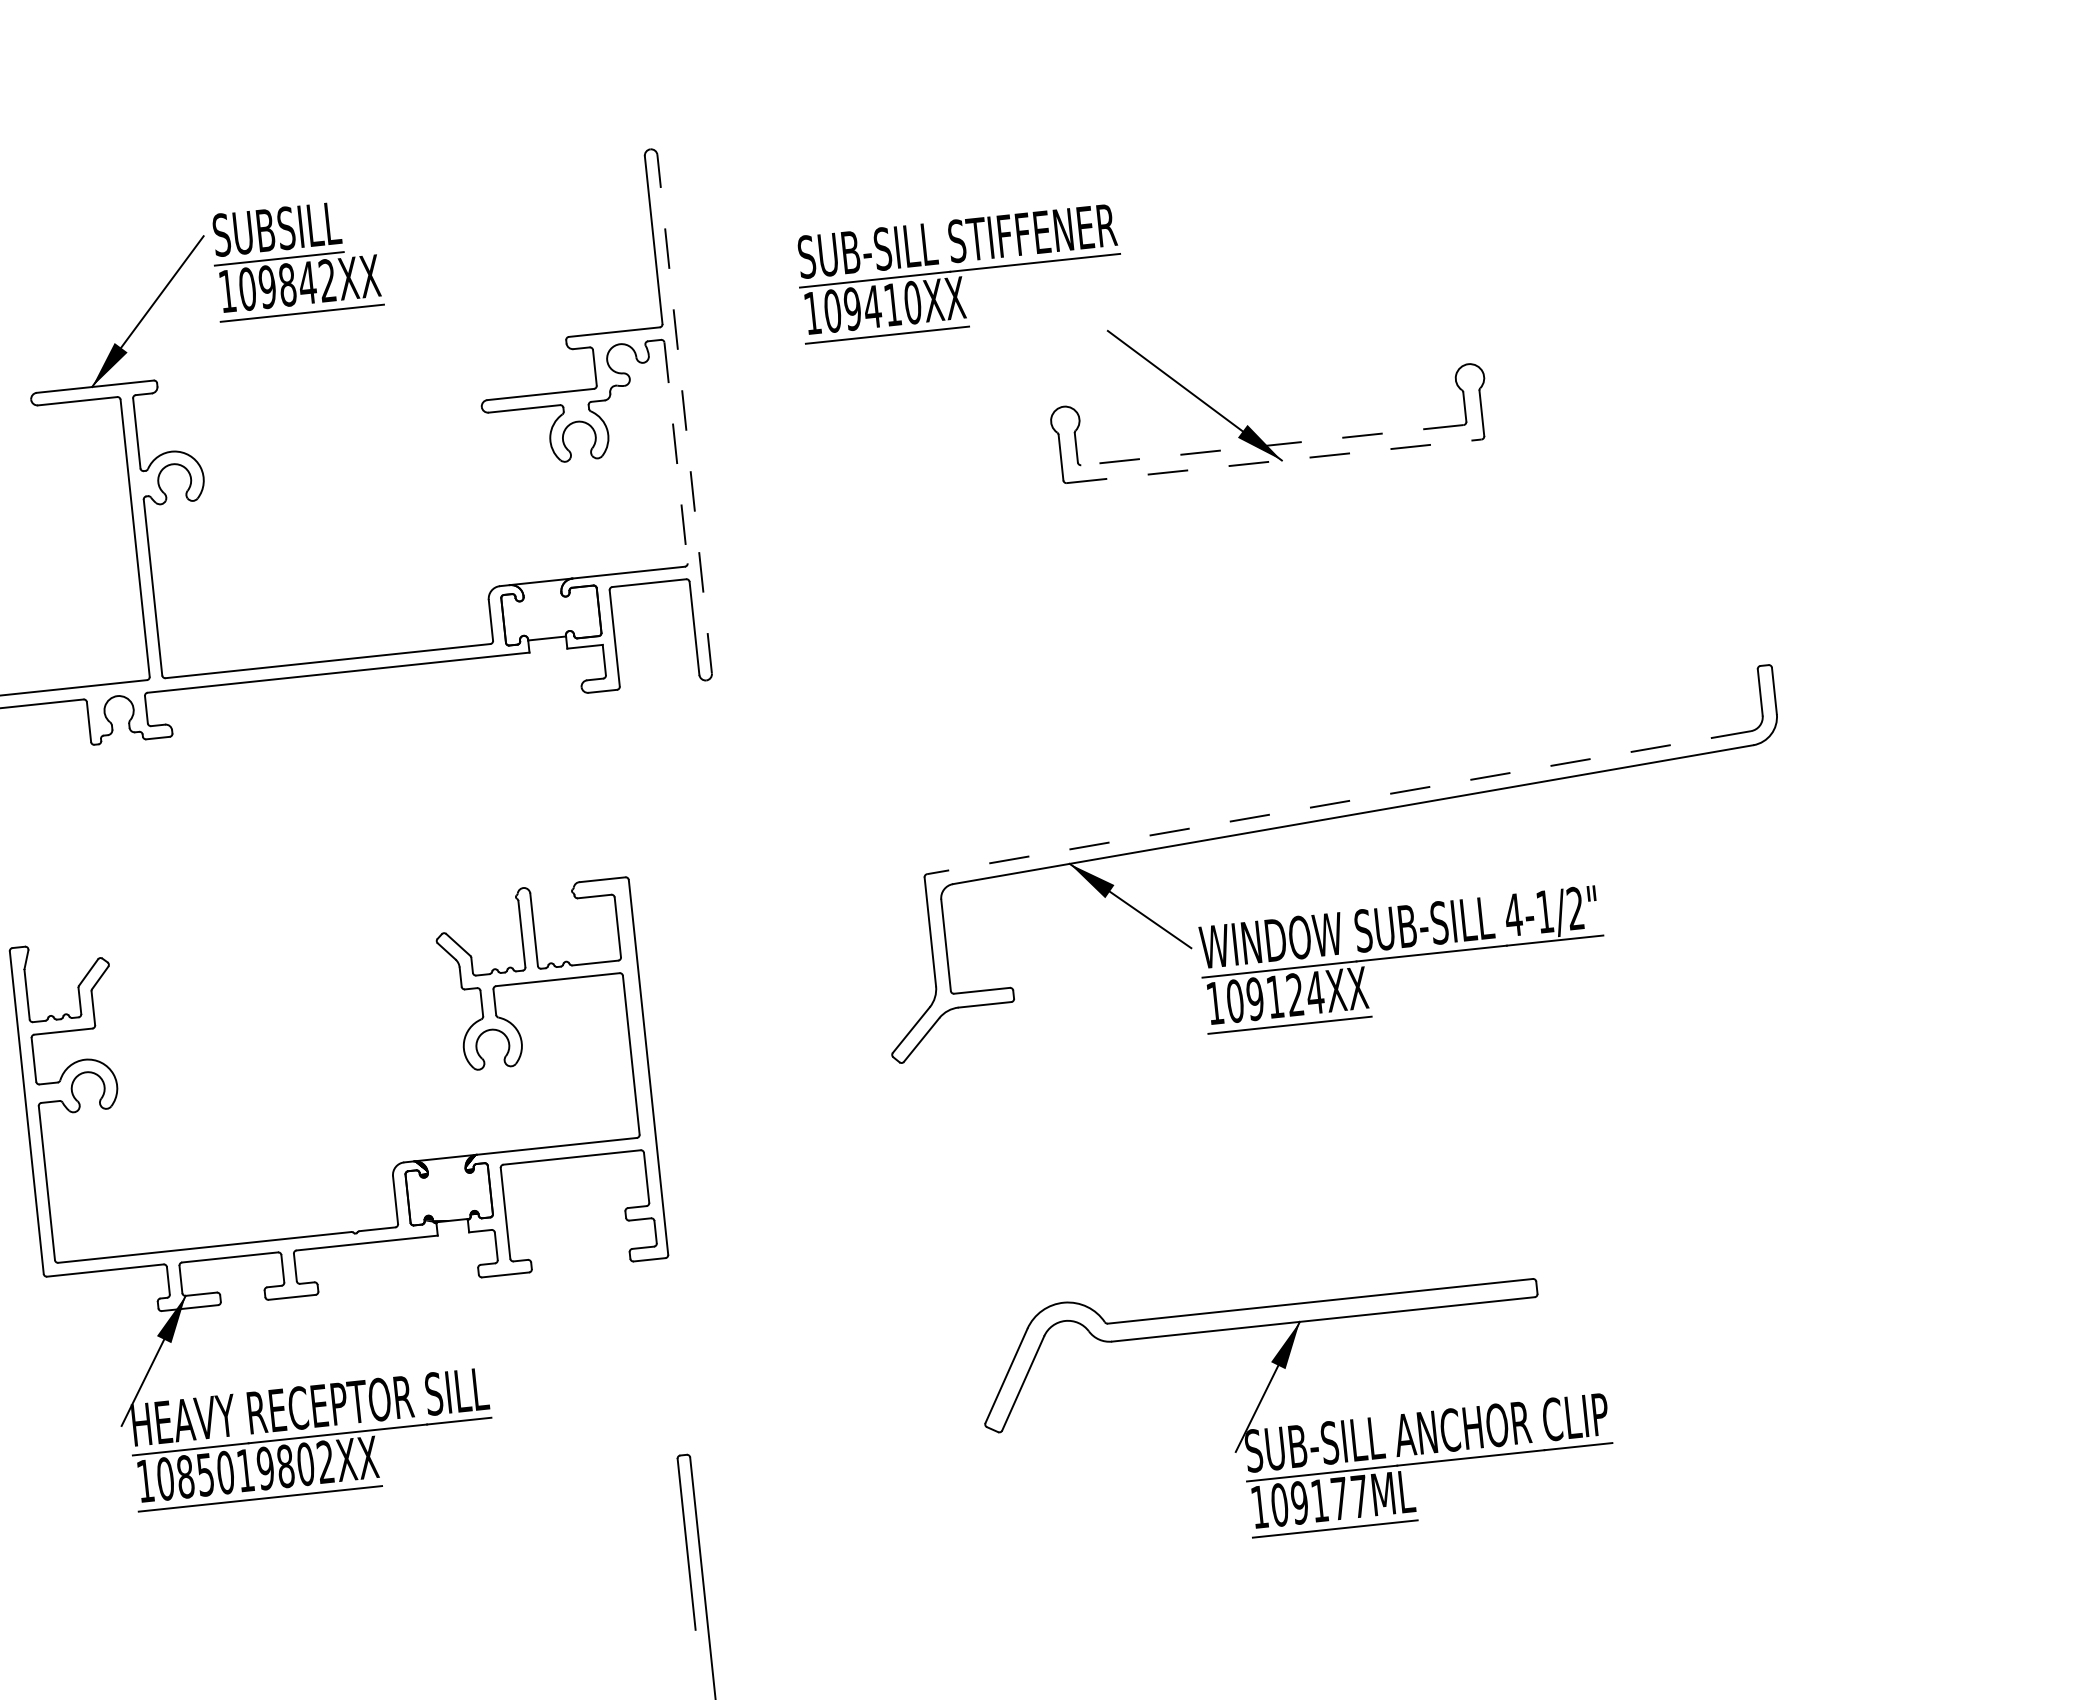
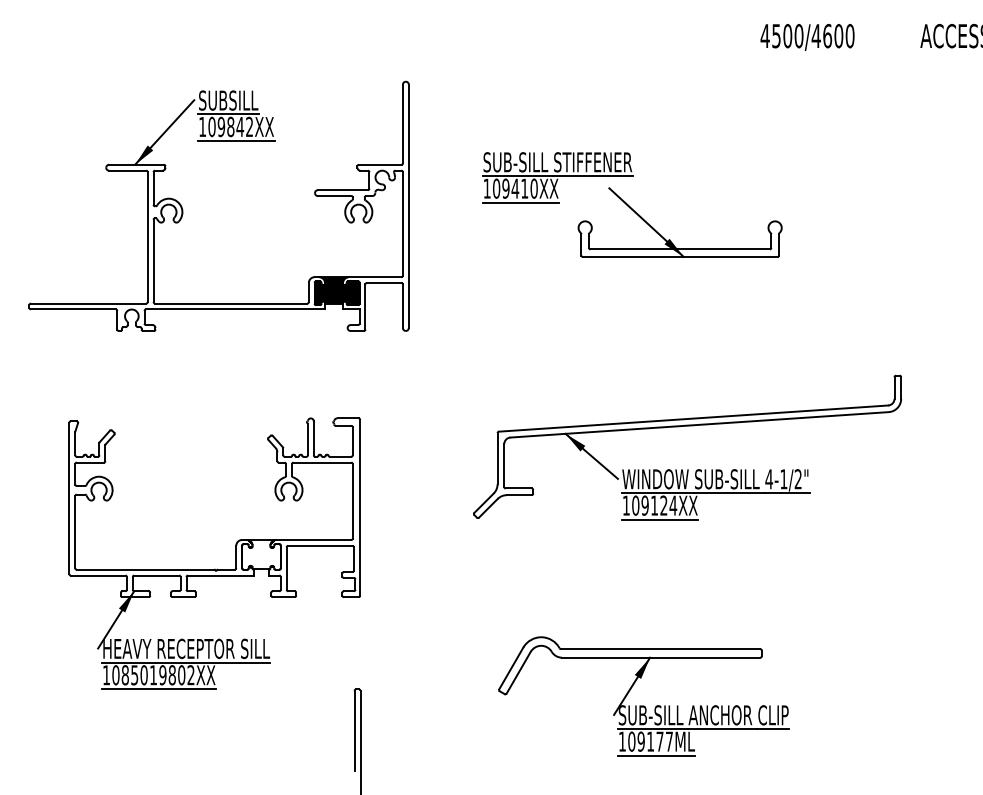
part: (959, 273) -> (557, 177), moved
line: (683, 414) -> (408, 206), dashed -> solid
line: (1273, 445) -> (680, 249), dashed -> solid
line: (675, 452) -> (402, 223), dashed -> solid
line: (1274, 460) -> (680, 256), dashed -> solid
fill: (549, 611) -> (336, 291), added
line: (1338, 802) -> (693, 418), dashed -> solid

